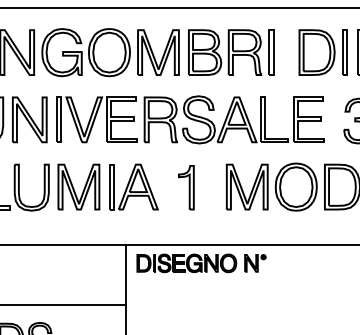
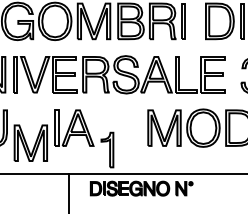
part: (78, 186) -> (30, 142), moved
part: (186, 187) -> (107, 149), moved
part: (201, 263) -> (141, 188), moved

